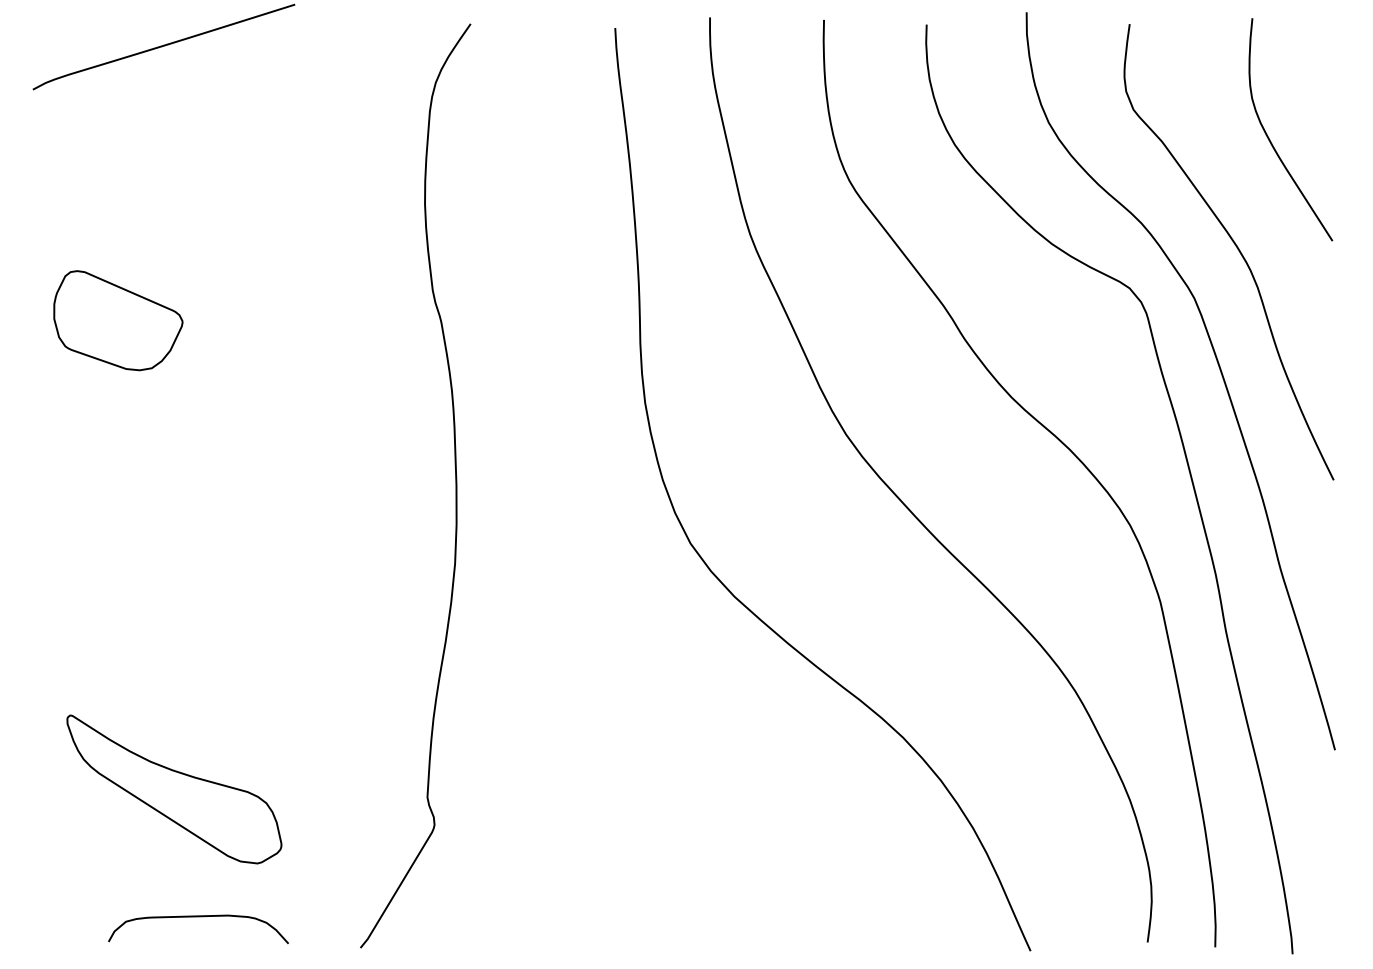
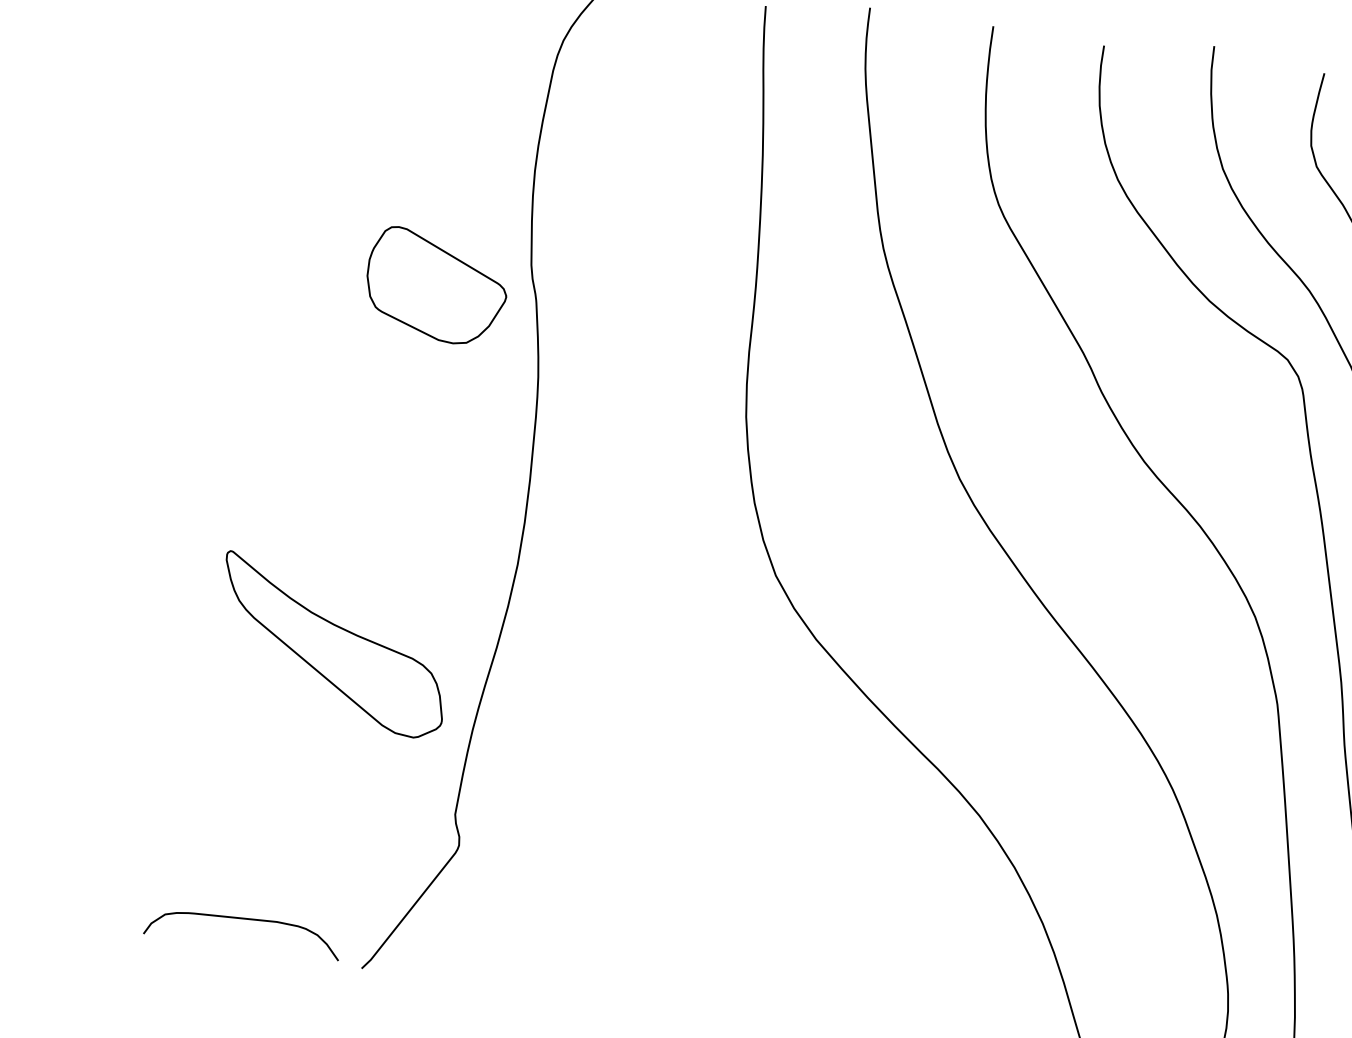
part: (118, 320) -> (436, 286), moved
part: (174, 789) -> (333, 645), moved
curve: (198, 917) -> (244, 919), moved

